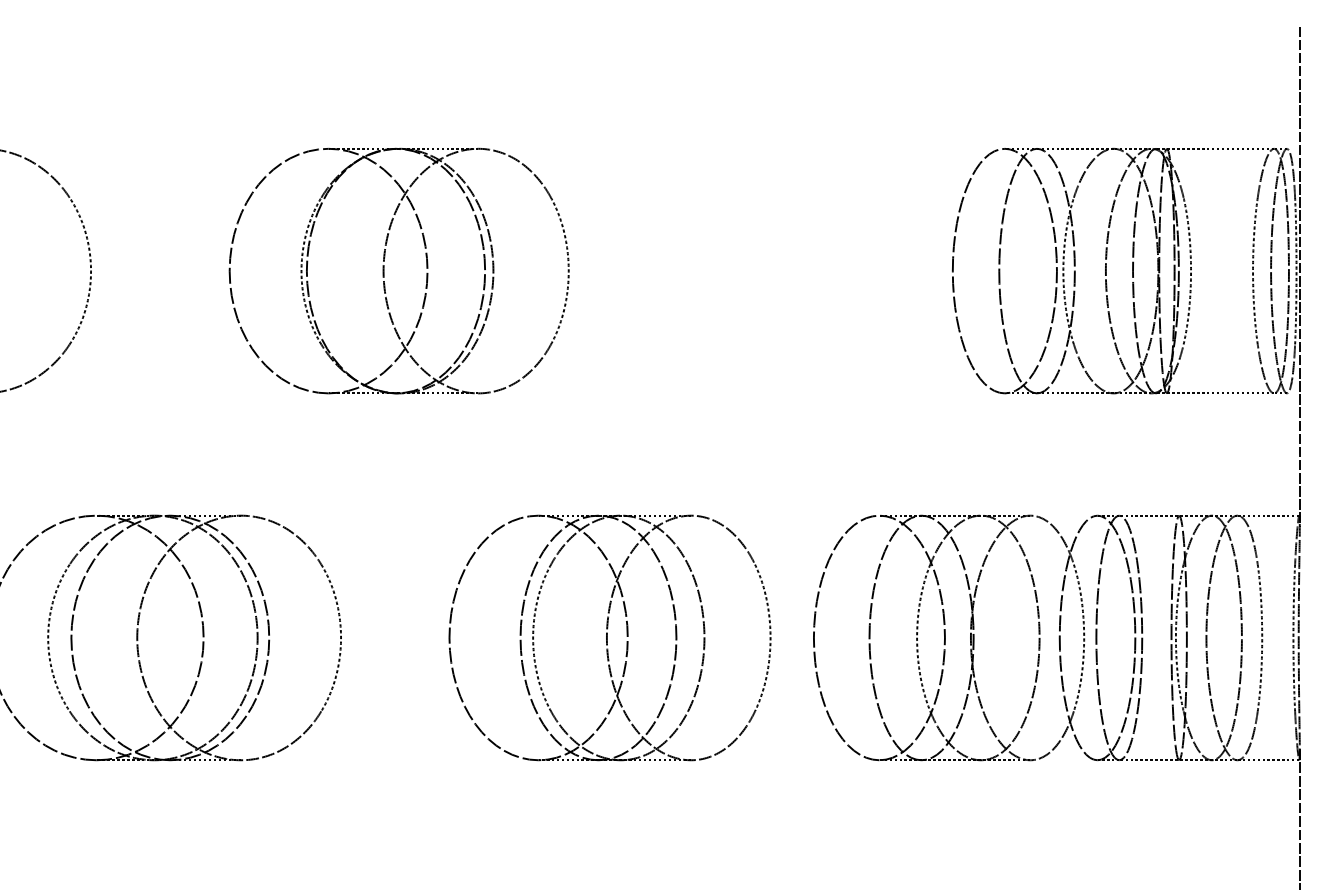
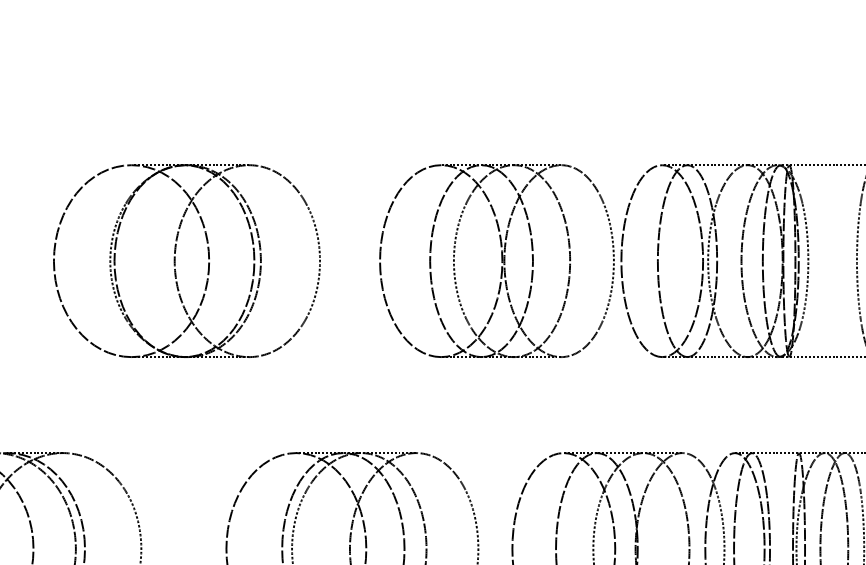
part: (794, 270) -> (497, 260), added

